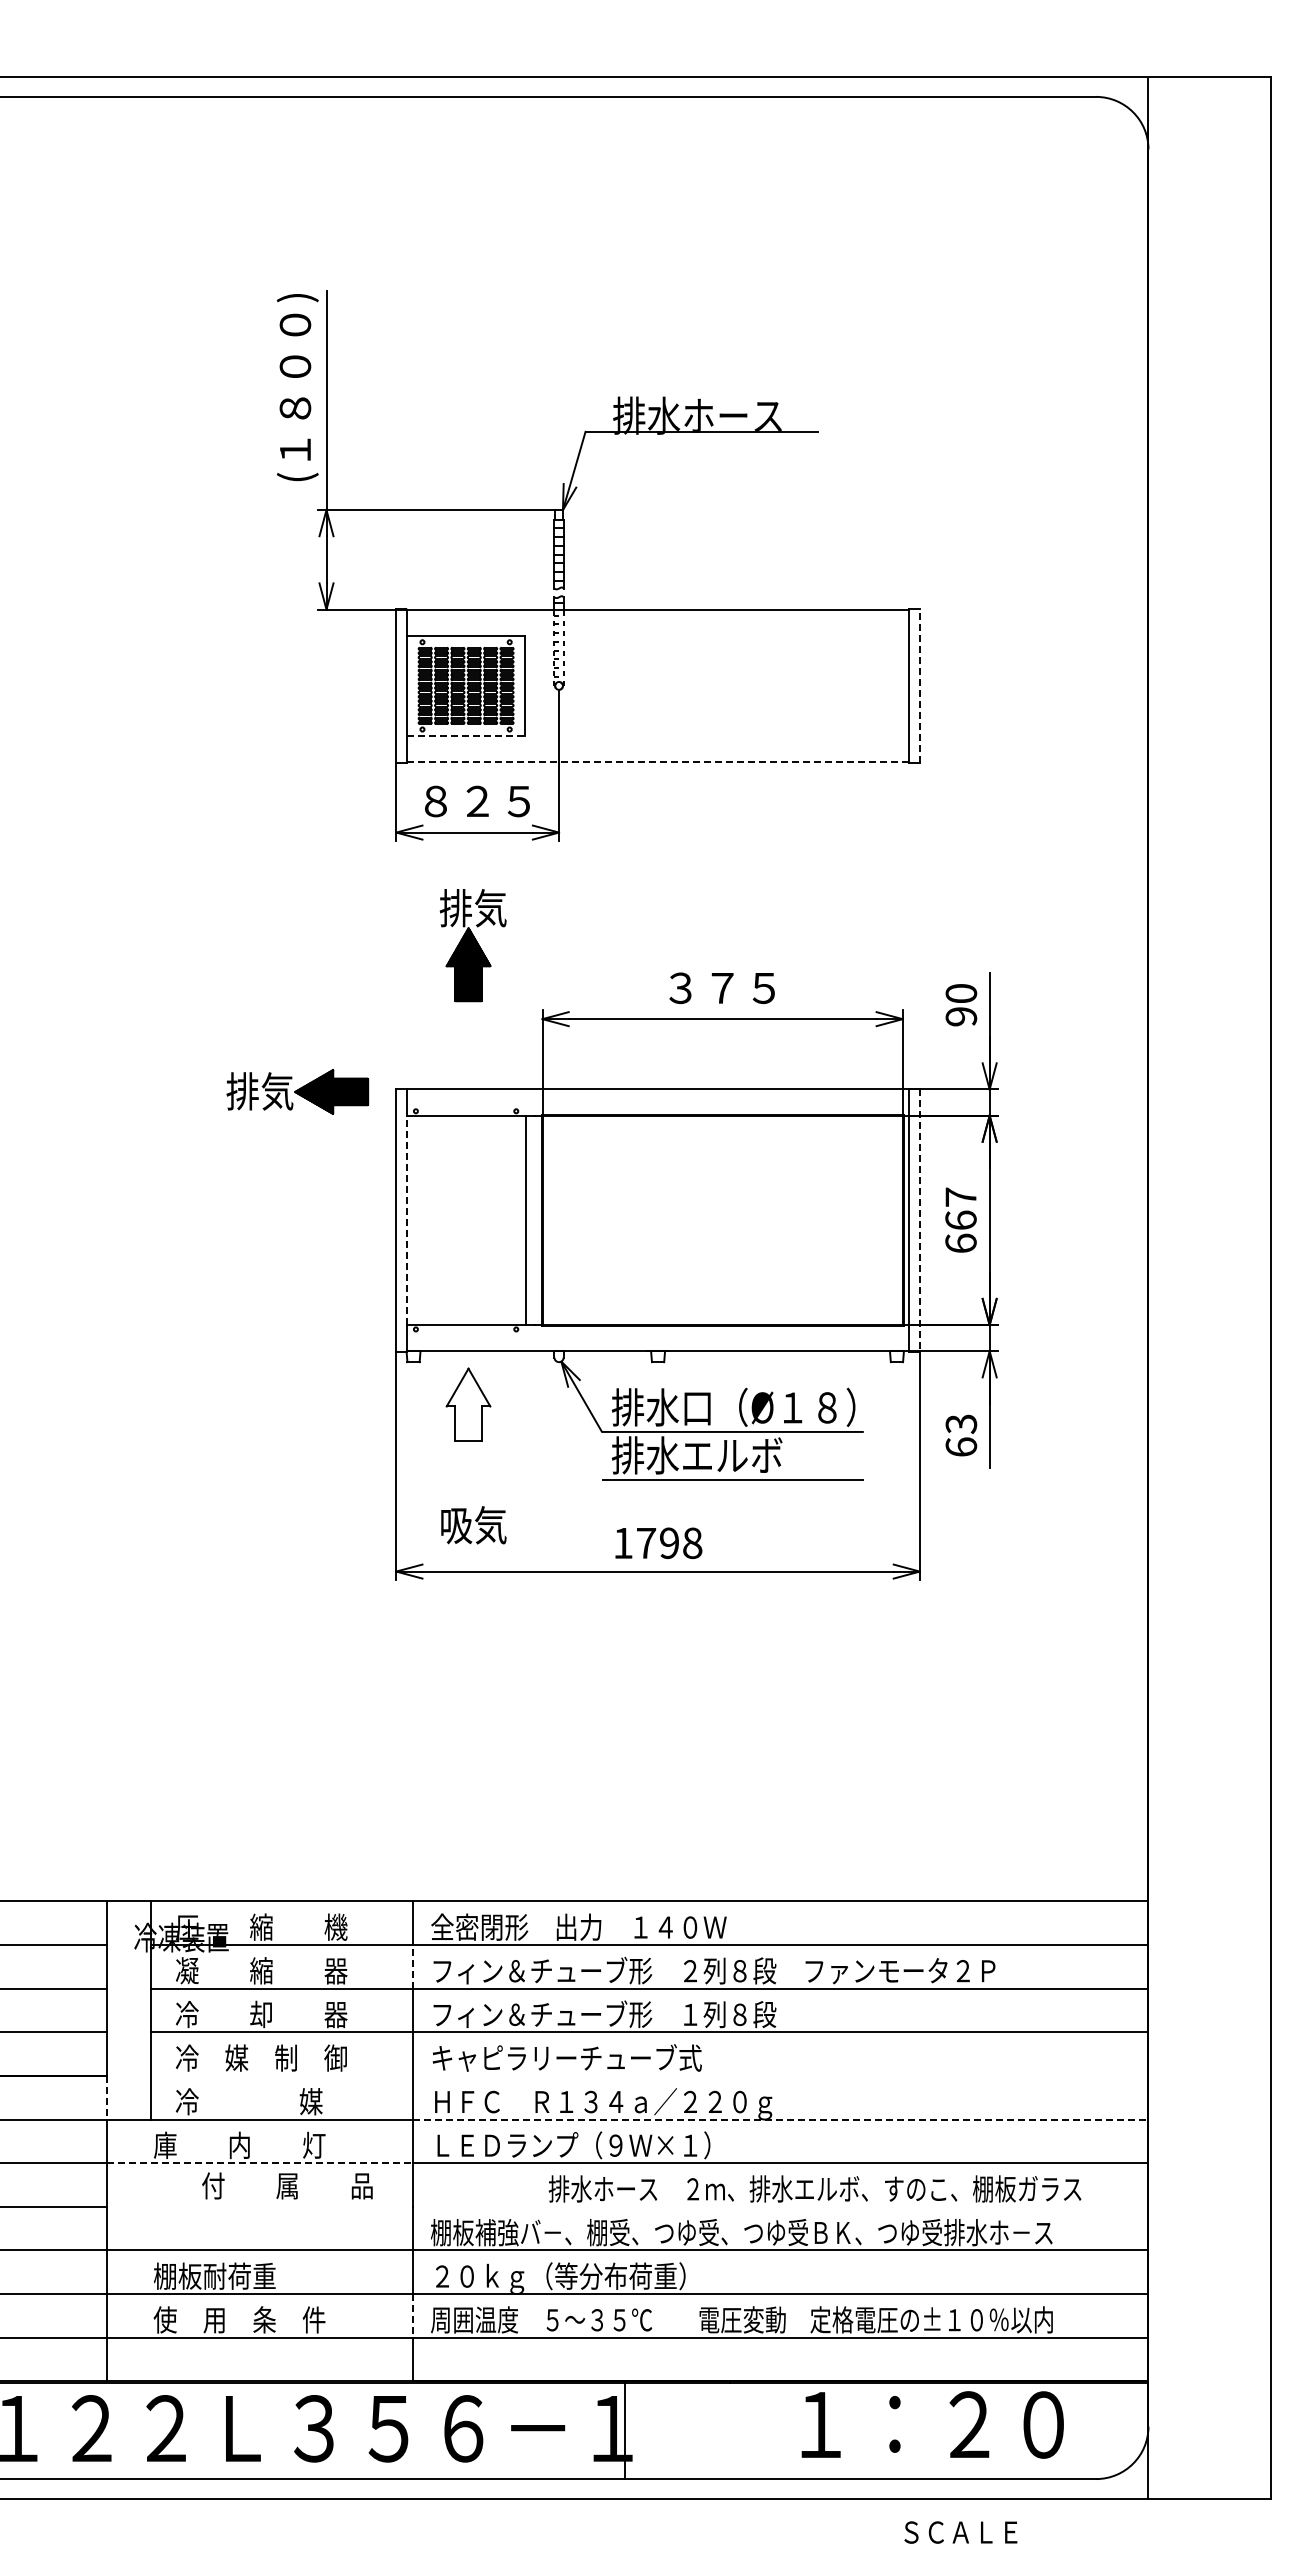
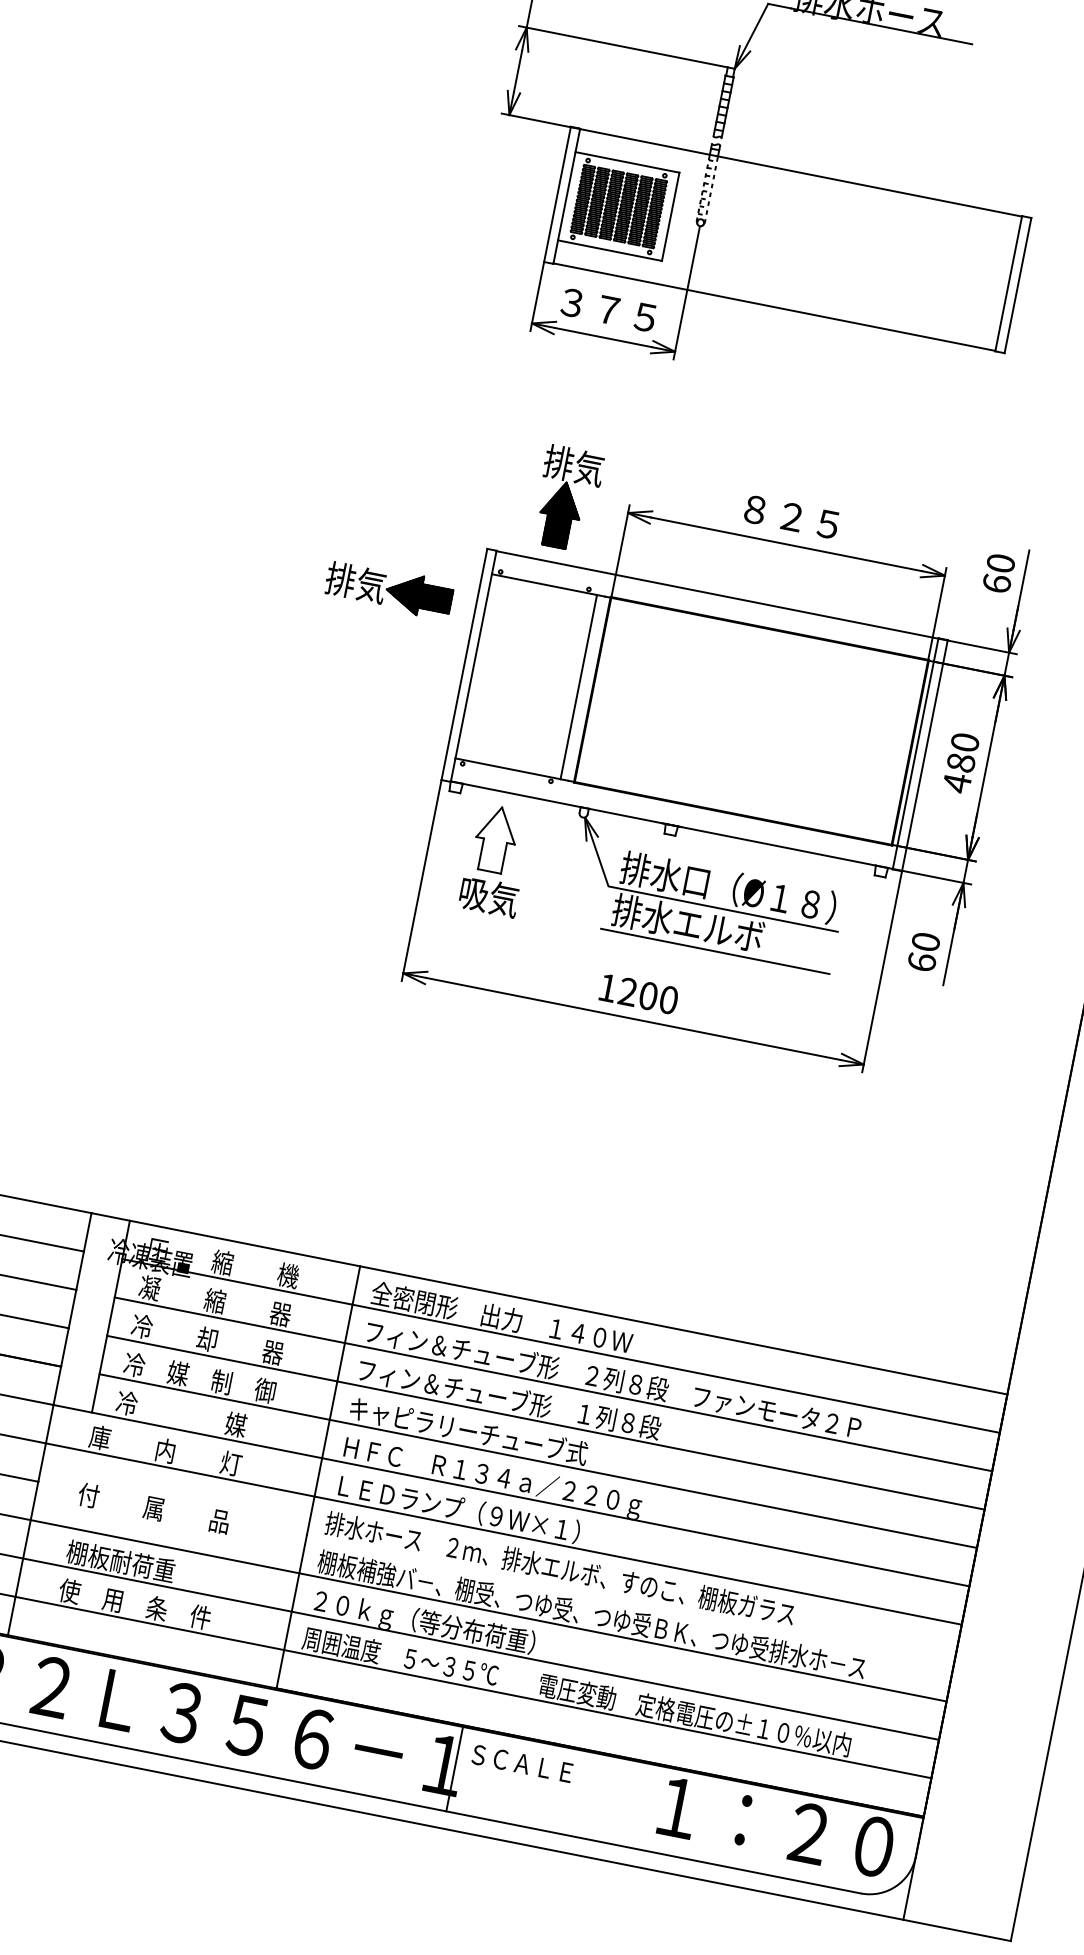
line: (919, 685) -> (1017, 285), dashed -> solid
line: (466, 736) -> (610, 251), dashed -> solid
line: (657, 762) -> (773, 307), dashed -> solid
text: (456, 801) -> (590, 306), ８２５ -> ３７５
part: (472, 945) -> (566, 498), moved
text: (701, 987) -> (773, 512), ３７５ -> ８２５
text: (961, 1016) -> (997, 583), 90 -> 60
part: (297, 1091) -> (389, 589), moved
line: (406, 1220) -> (473, 666), dashed -> solid
line: (919, 1220) -> (924, 755), dashed -> solid
text: (960, 1220) -> (960, 762), 667 -> 480
text: (961, 1423) -> (926, 941), 63 -> 60
text: (473, 1525) -> (488, 897), moved
text: (669, 1543) -> (648, 996), 1798 -> 1200
line: (412, 1966) -> (348, 1323), dashed -> solid
line: (649, 2075) -> (538, 1460), added
line: (107, 2097) -> (57, 1385), dashed -> solid
line: (780, 2119) -> (645, 1522), dashed -> solid
line: (259, 2163) -> (179, 1470), dashed -> solid
text: (287, 2185) -> (154, 1508), moved
text: (814, 2188) -> (559, 1568), moved
line: (412, 2315) -> (287, 1630), dashed -> solid
text: (932, 2424) -> (776, 1826), moved
text: (960, 2532) -> (522, 1763), moved

